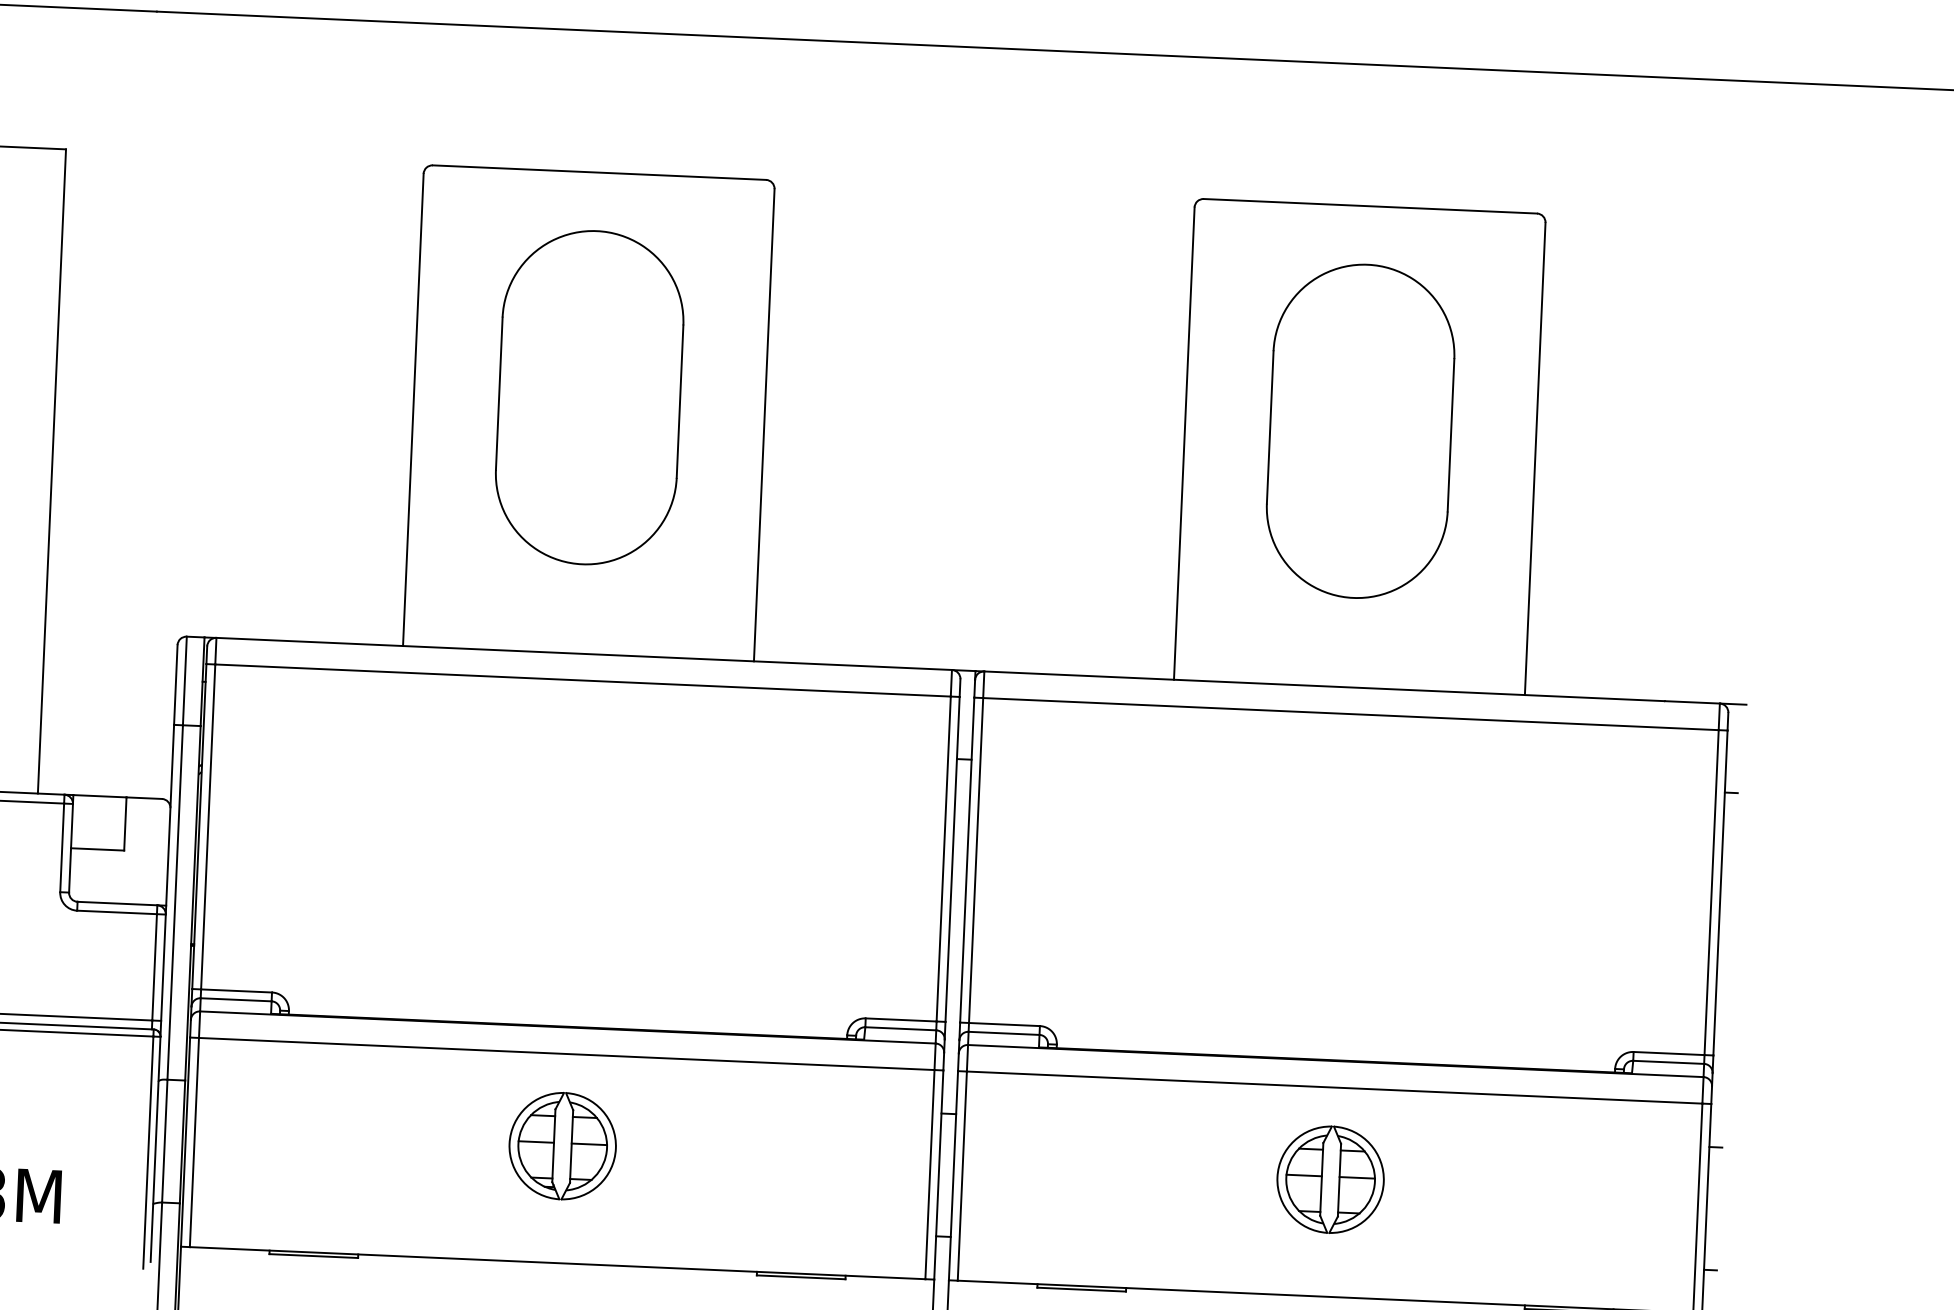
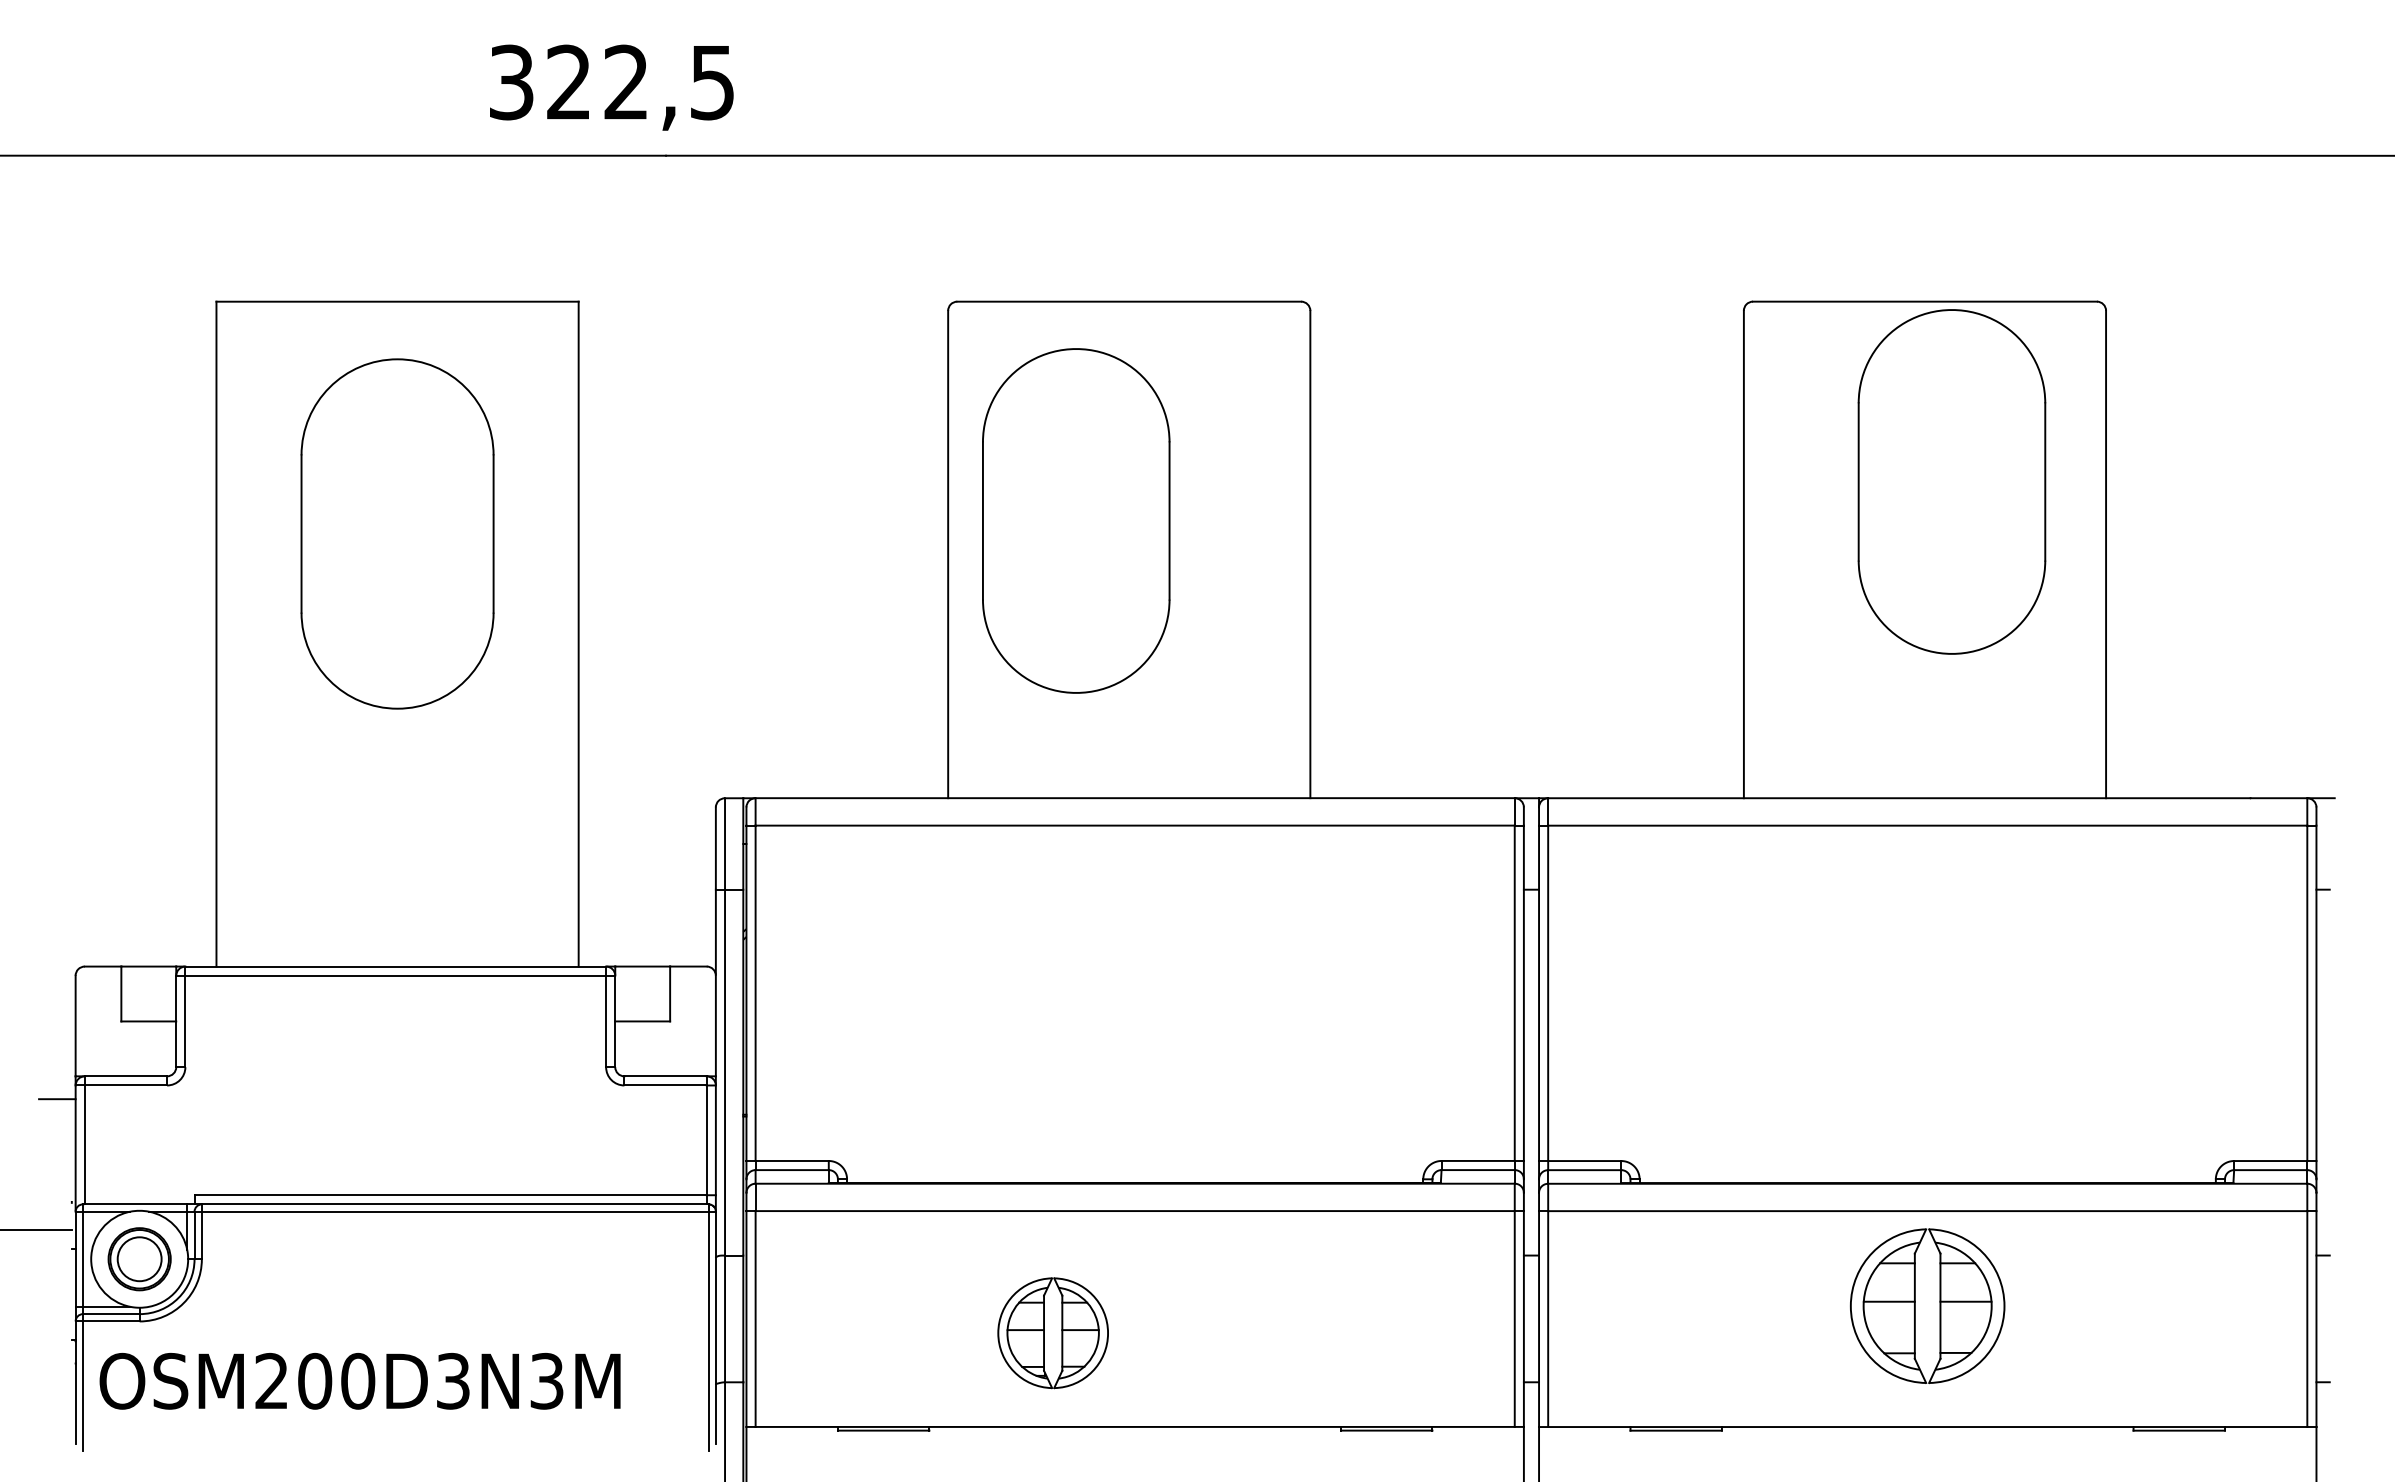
part: (589, 397) -> (1076, 520), moved
part: (1360, 430) -> (1951, 481), moved
part: (562, 1146) -> (1052, 1333), moved
part: (1330, 1179) -> (1927, 1306), size x1.4

